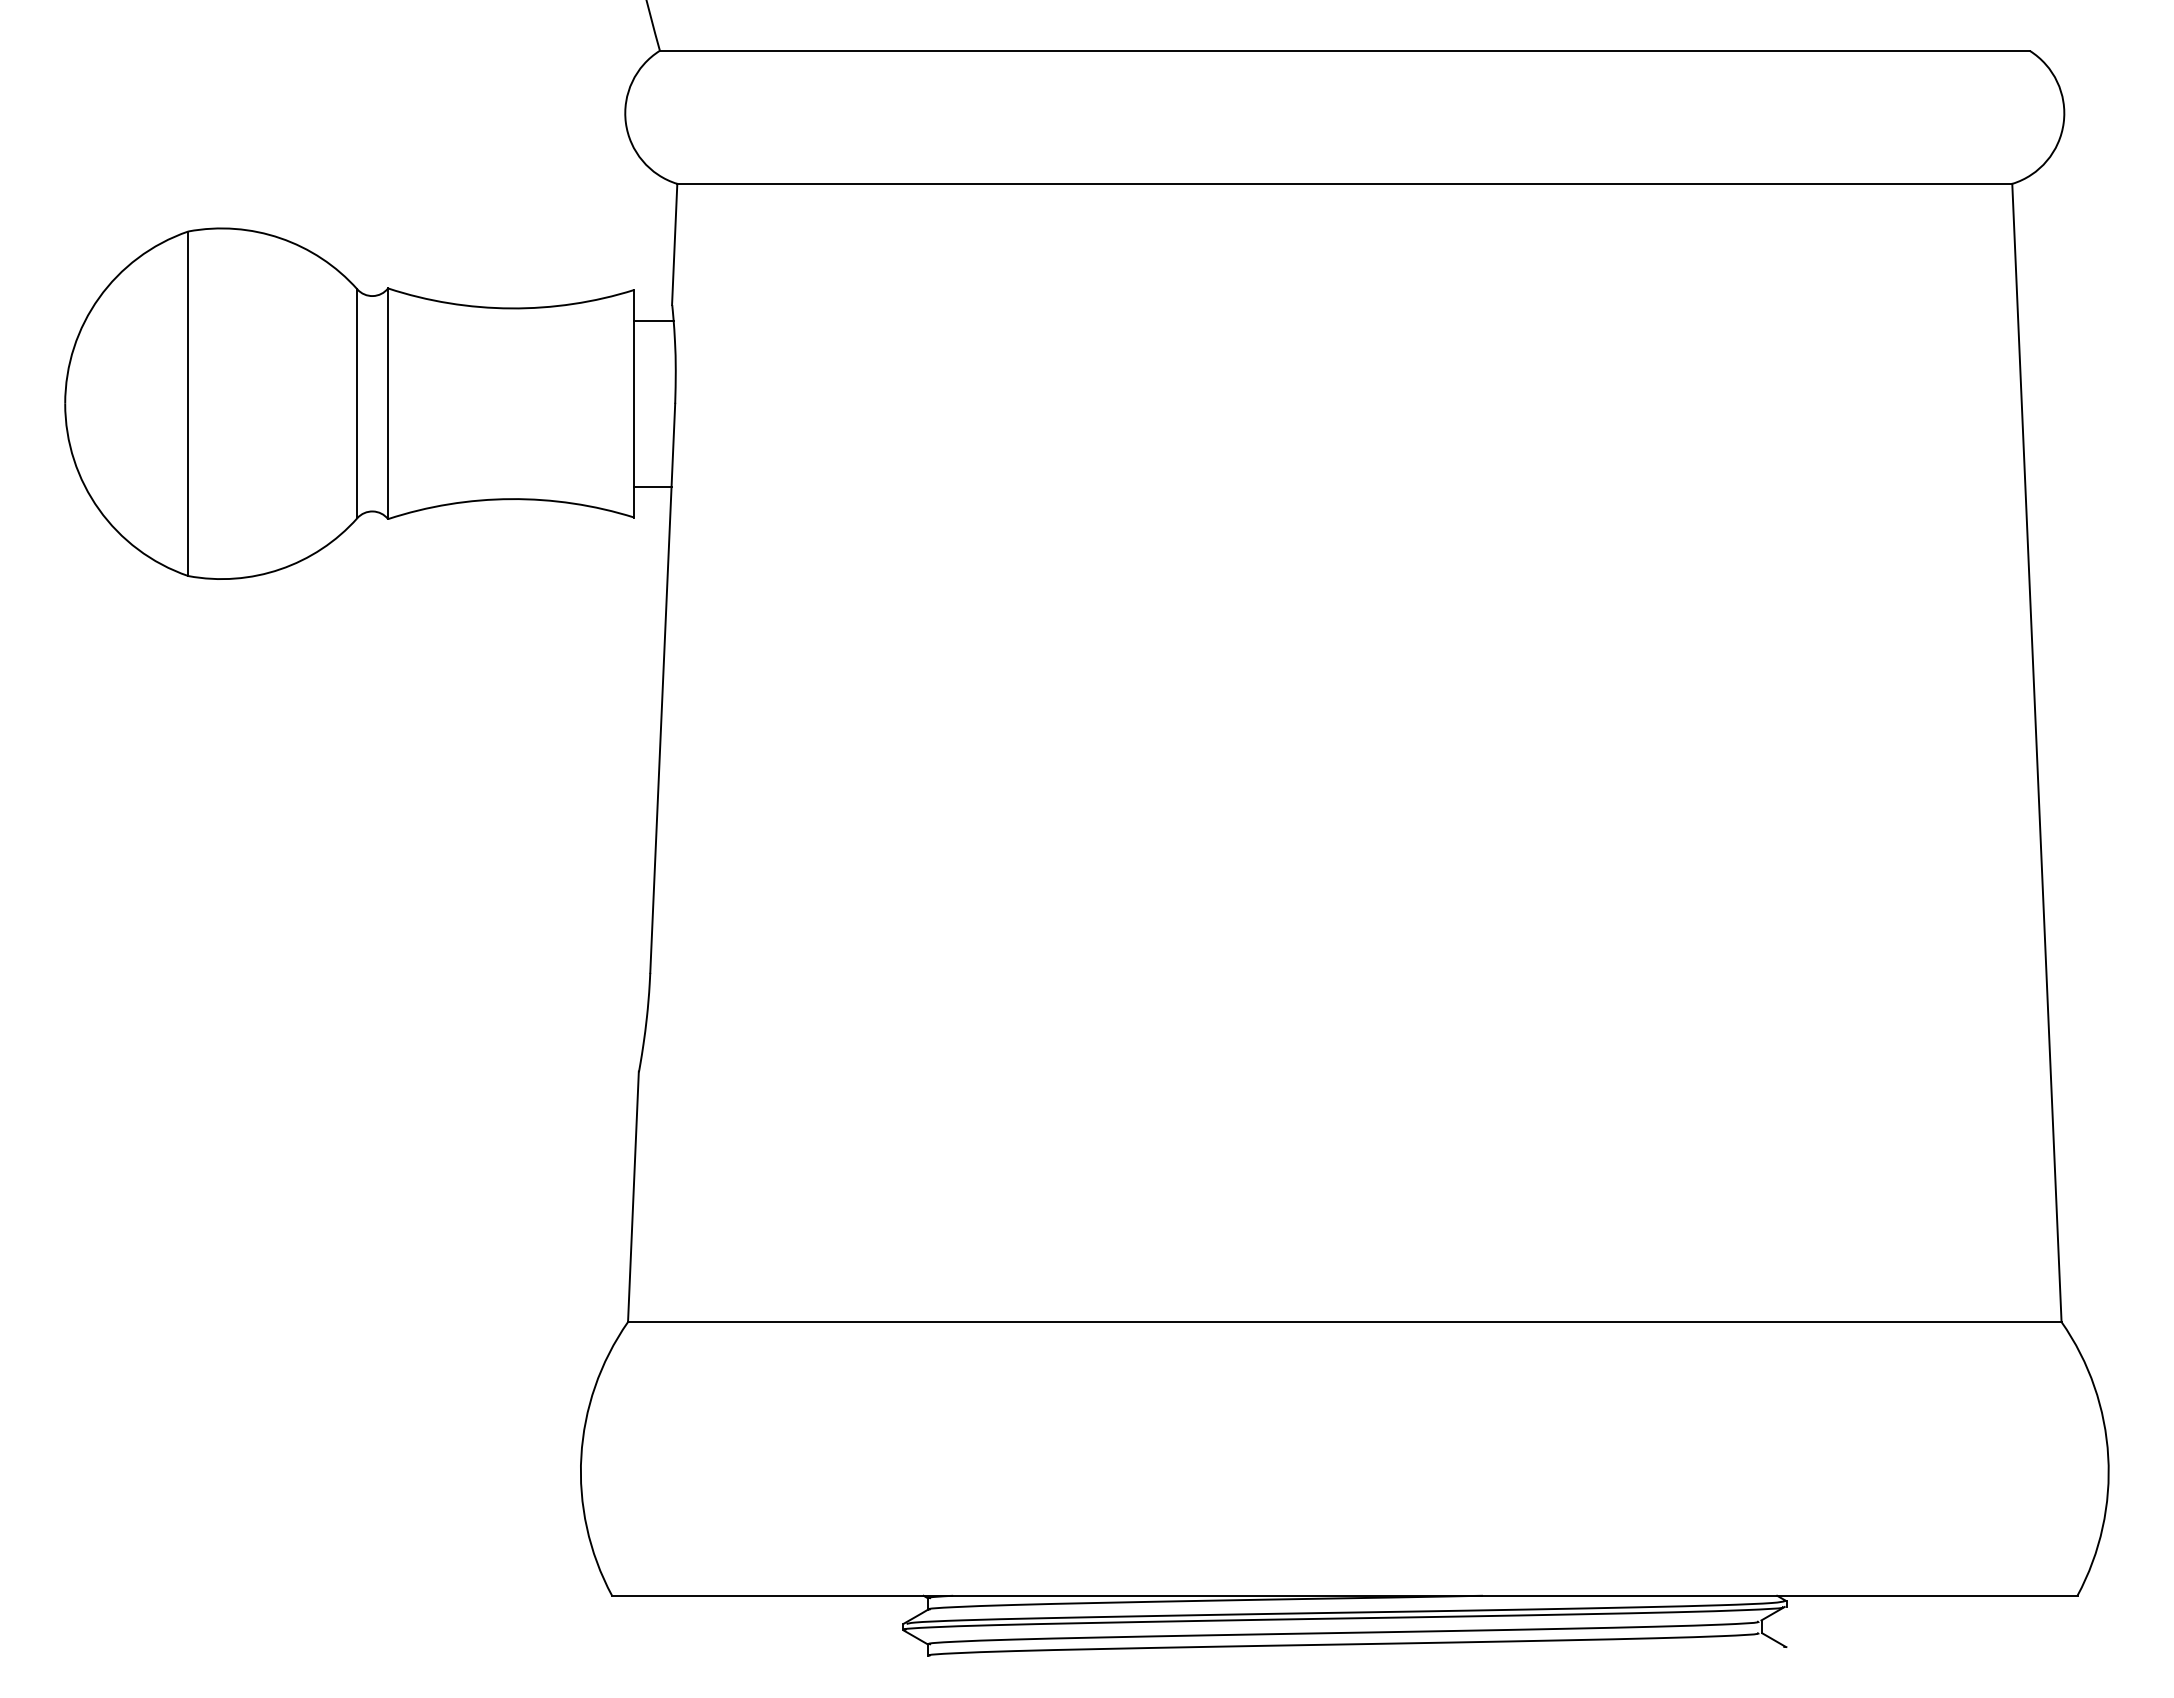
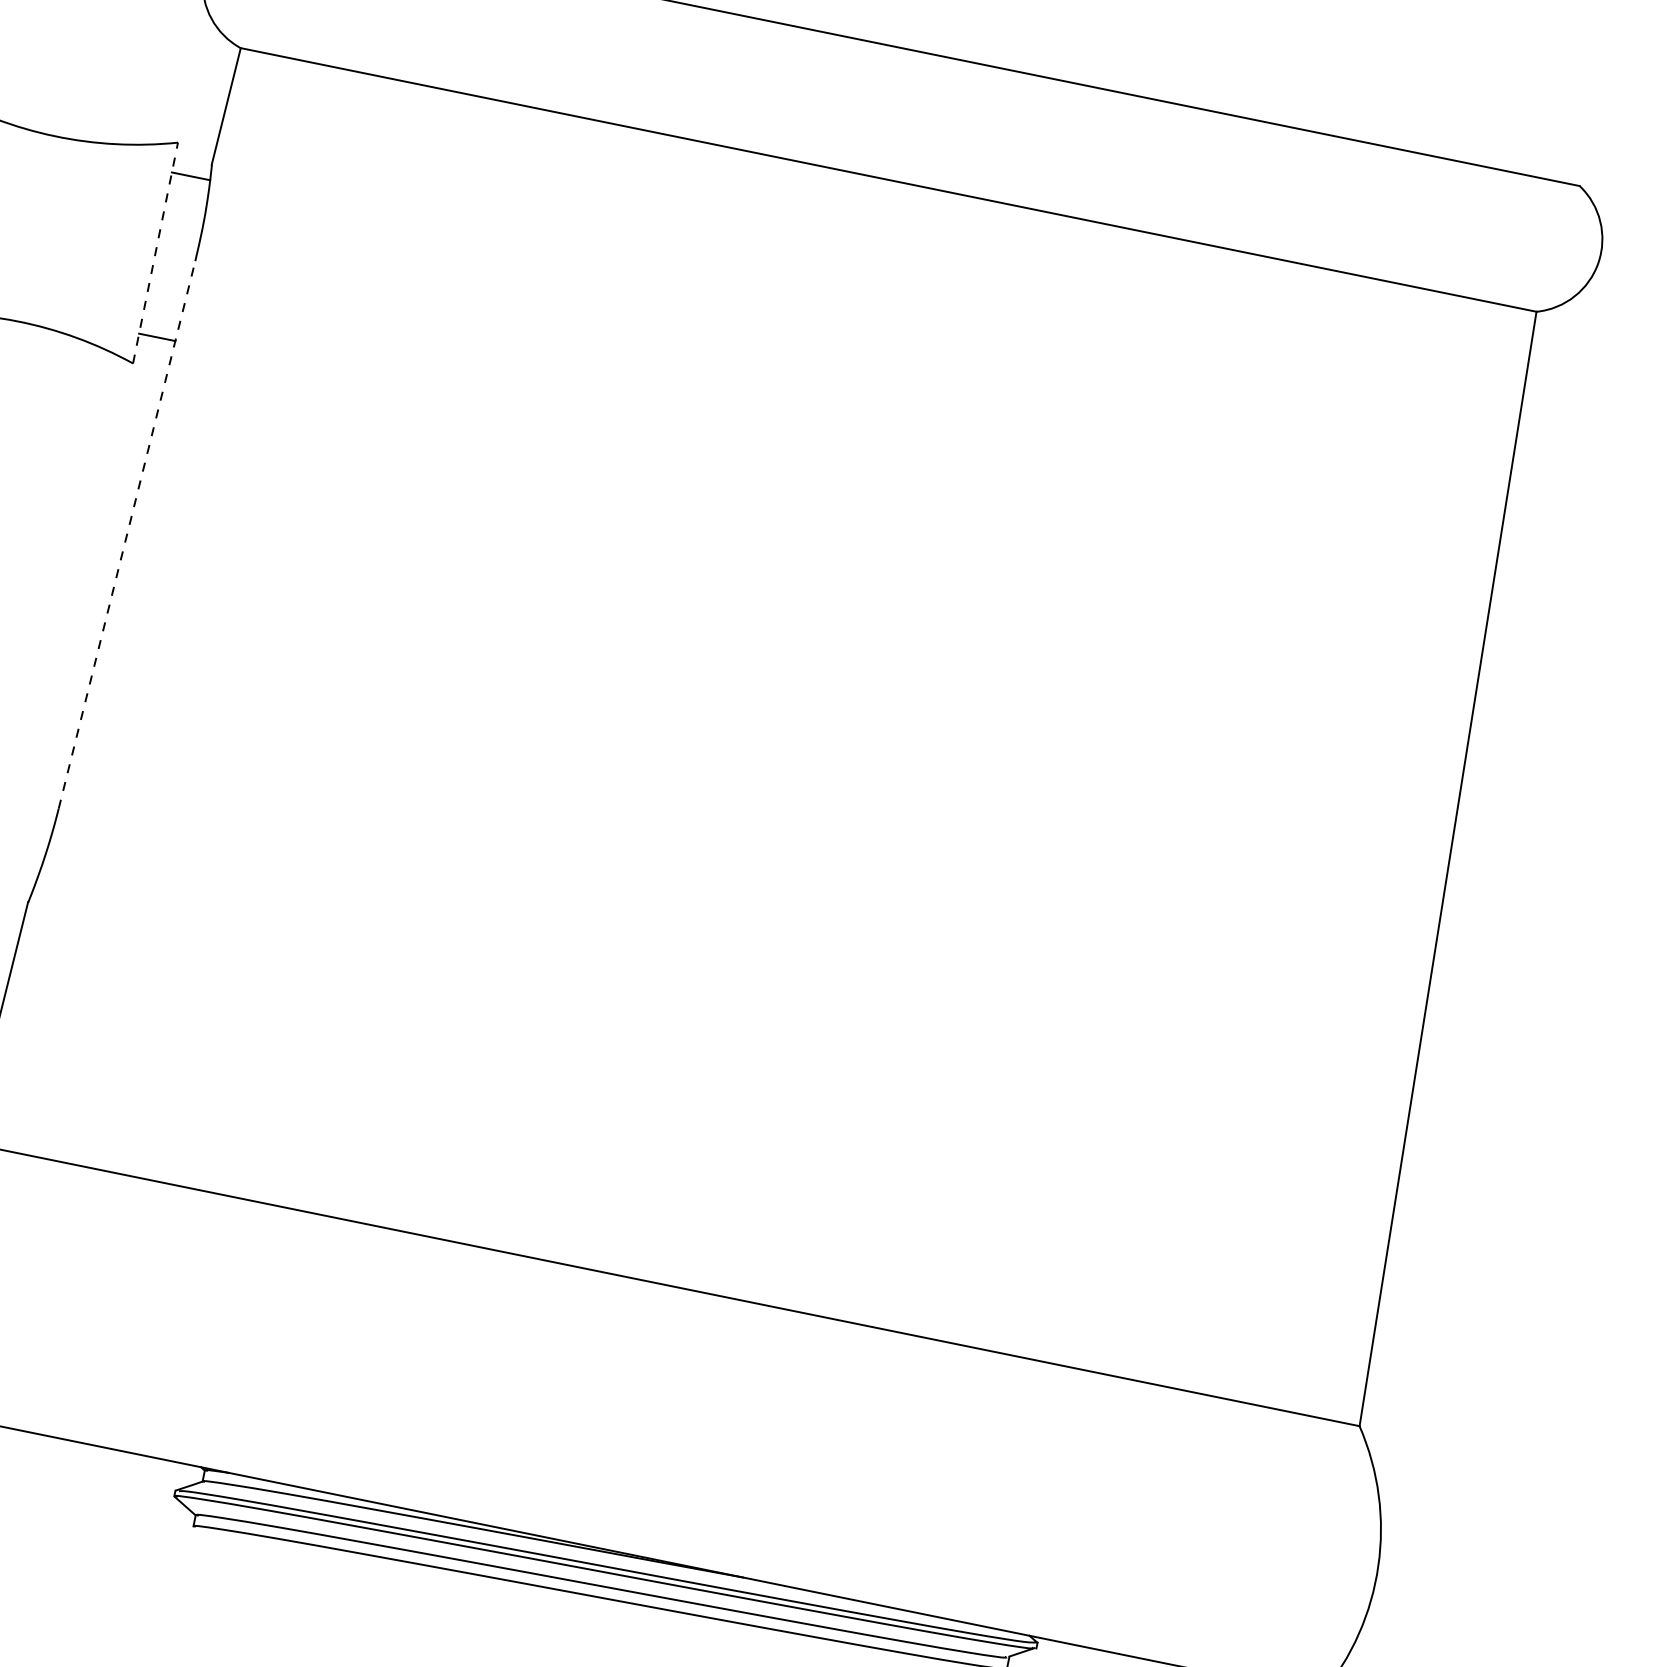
line: (634, 403) -> (155, 252), solid -> dashed
line: (662, 688) -> (126, 535), solid -> dashed

